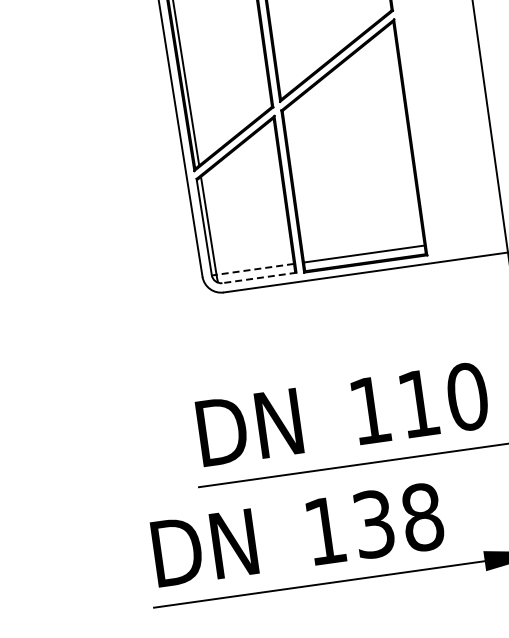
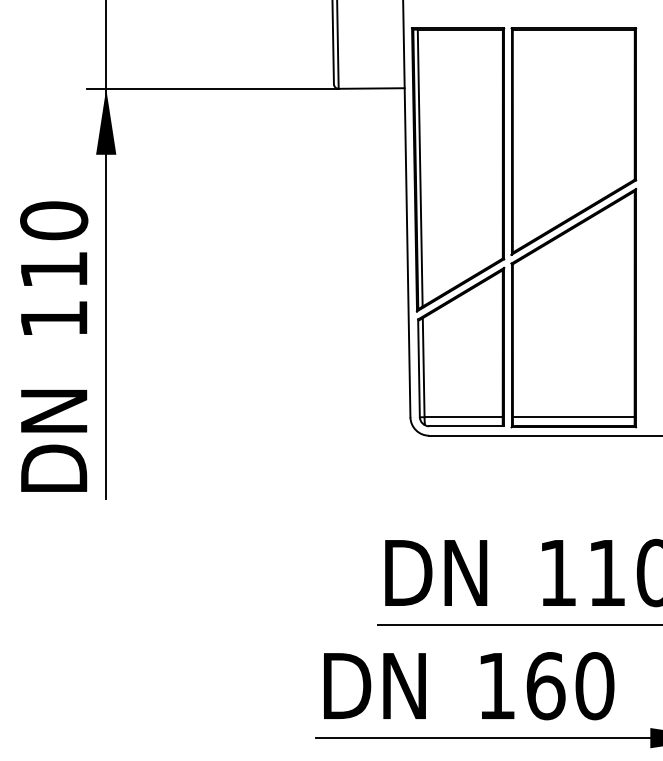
line: (255, 269) -> (463, 417), dashed -> solid
line: (259, 278) -> (466, 426), dashed -> solid
text: (398, 521) -> (570, 686), 138 -> 160

